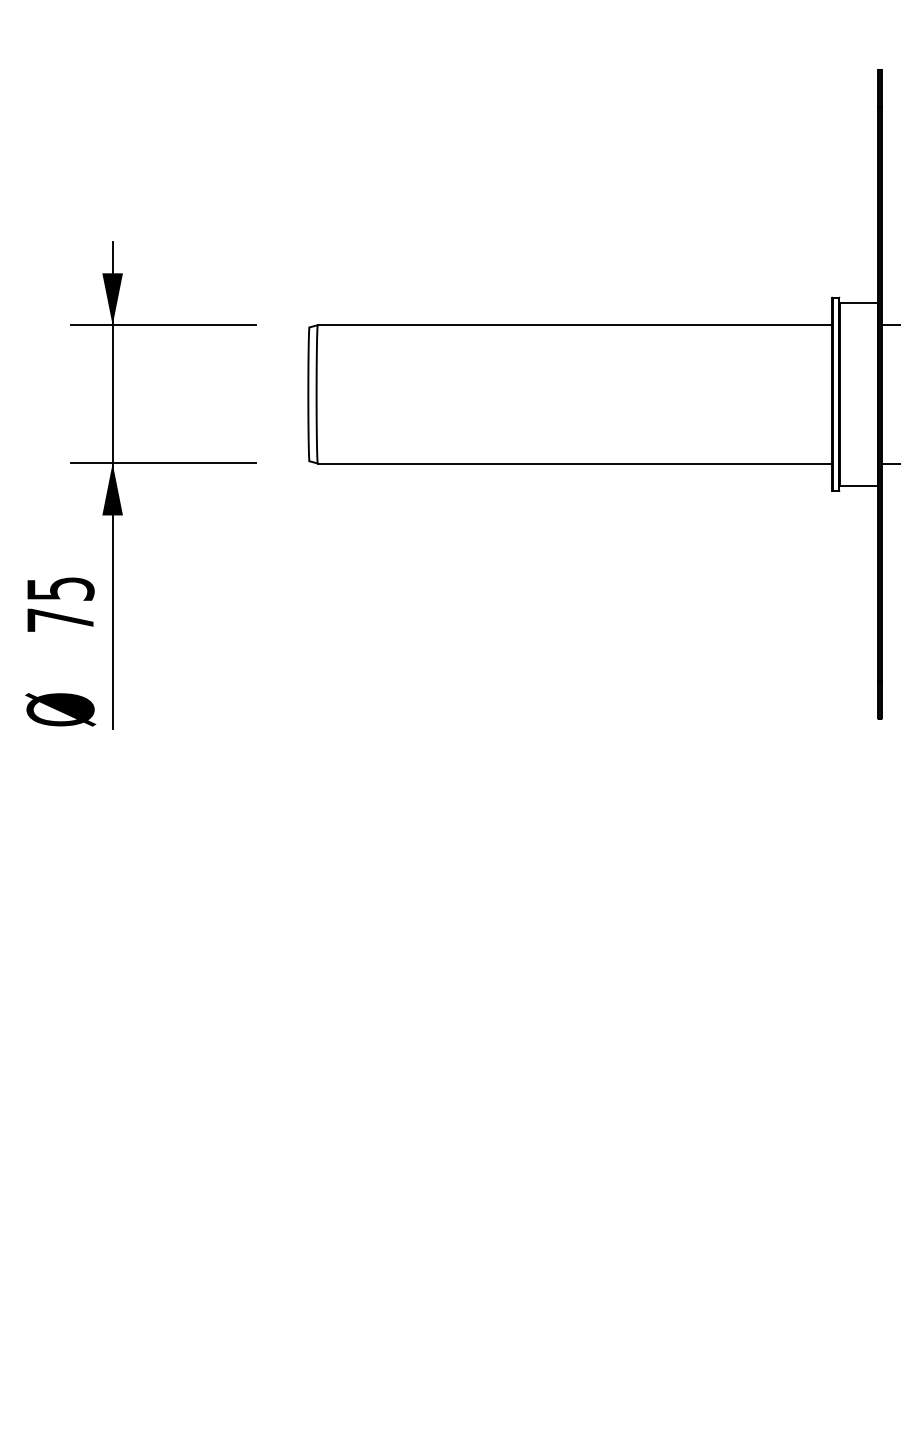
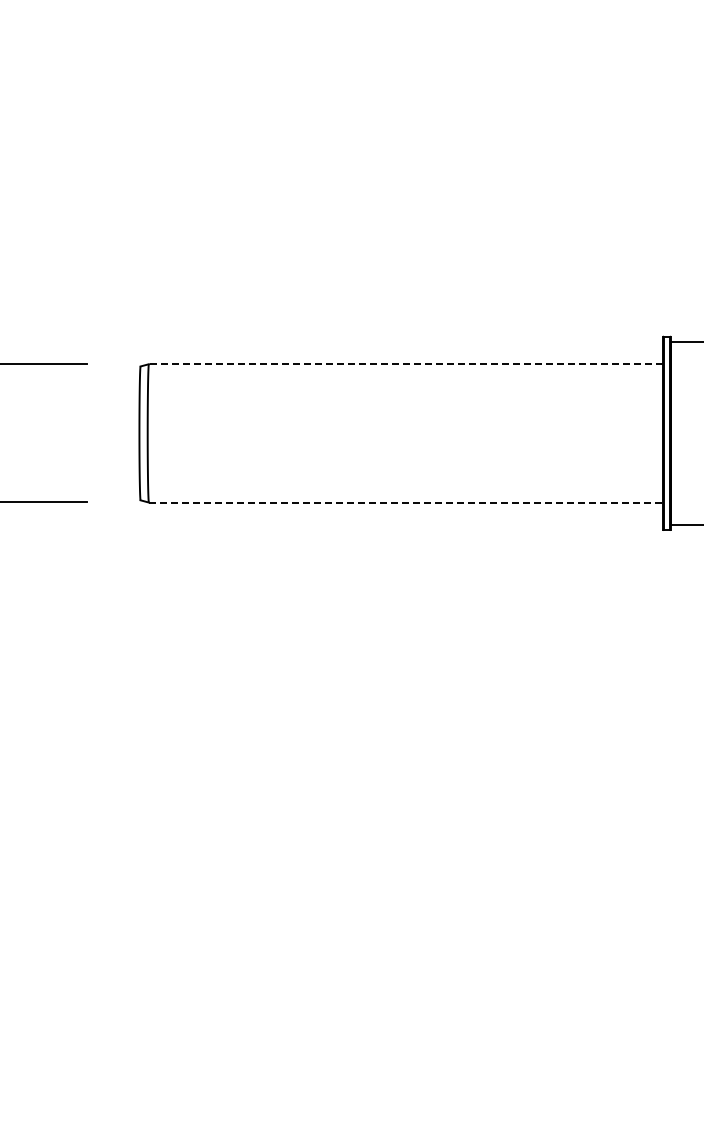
line: (574, 325) -> (405, 364), solid -> dashed
line: (575, 463) -> (406, 502), solid -> dashed

